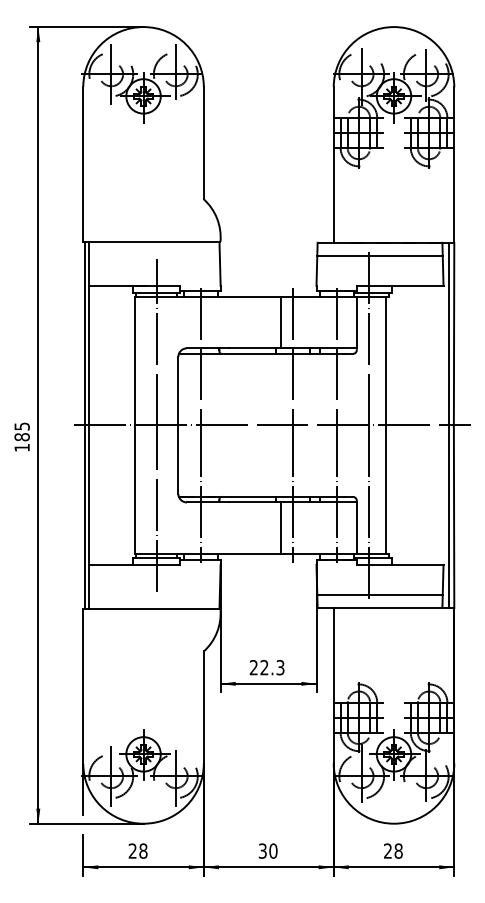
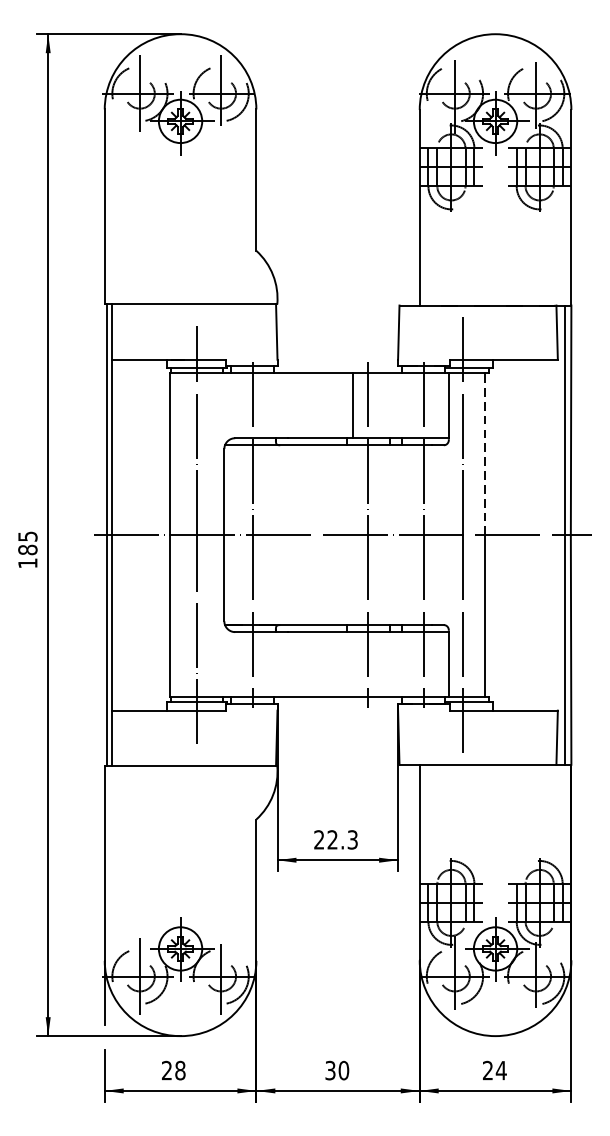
line: (379, 255) -> (477, 321), removed
line: (385, 360) -> (484, 453), solid -> dashed
line: (280, 528) -> (352, 664), removed
line: (379, 594) -> (477, 747), removed
text: (398, 850) -> (501, 1069), 28 -> 24

